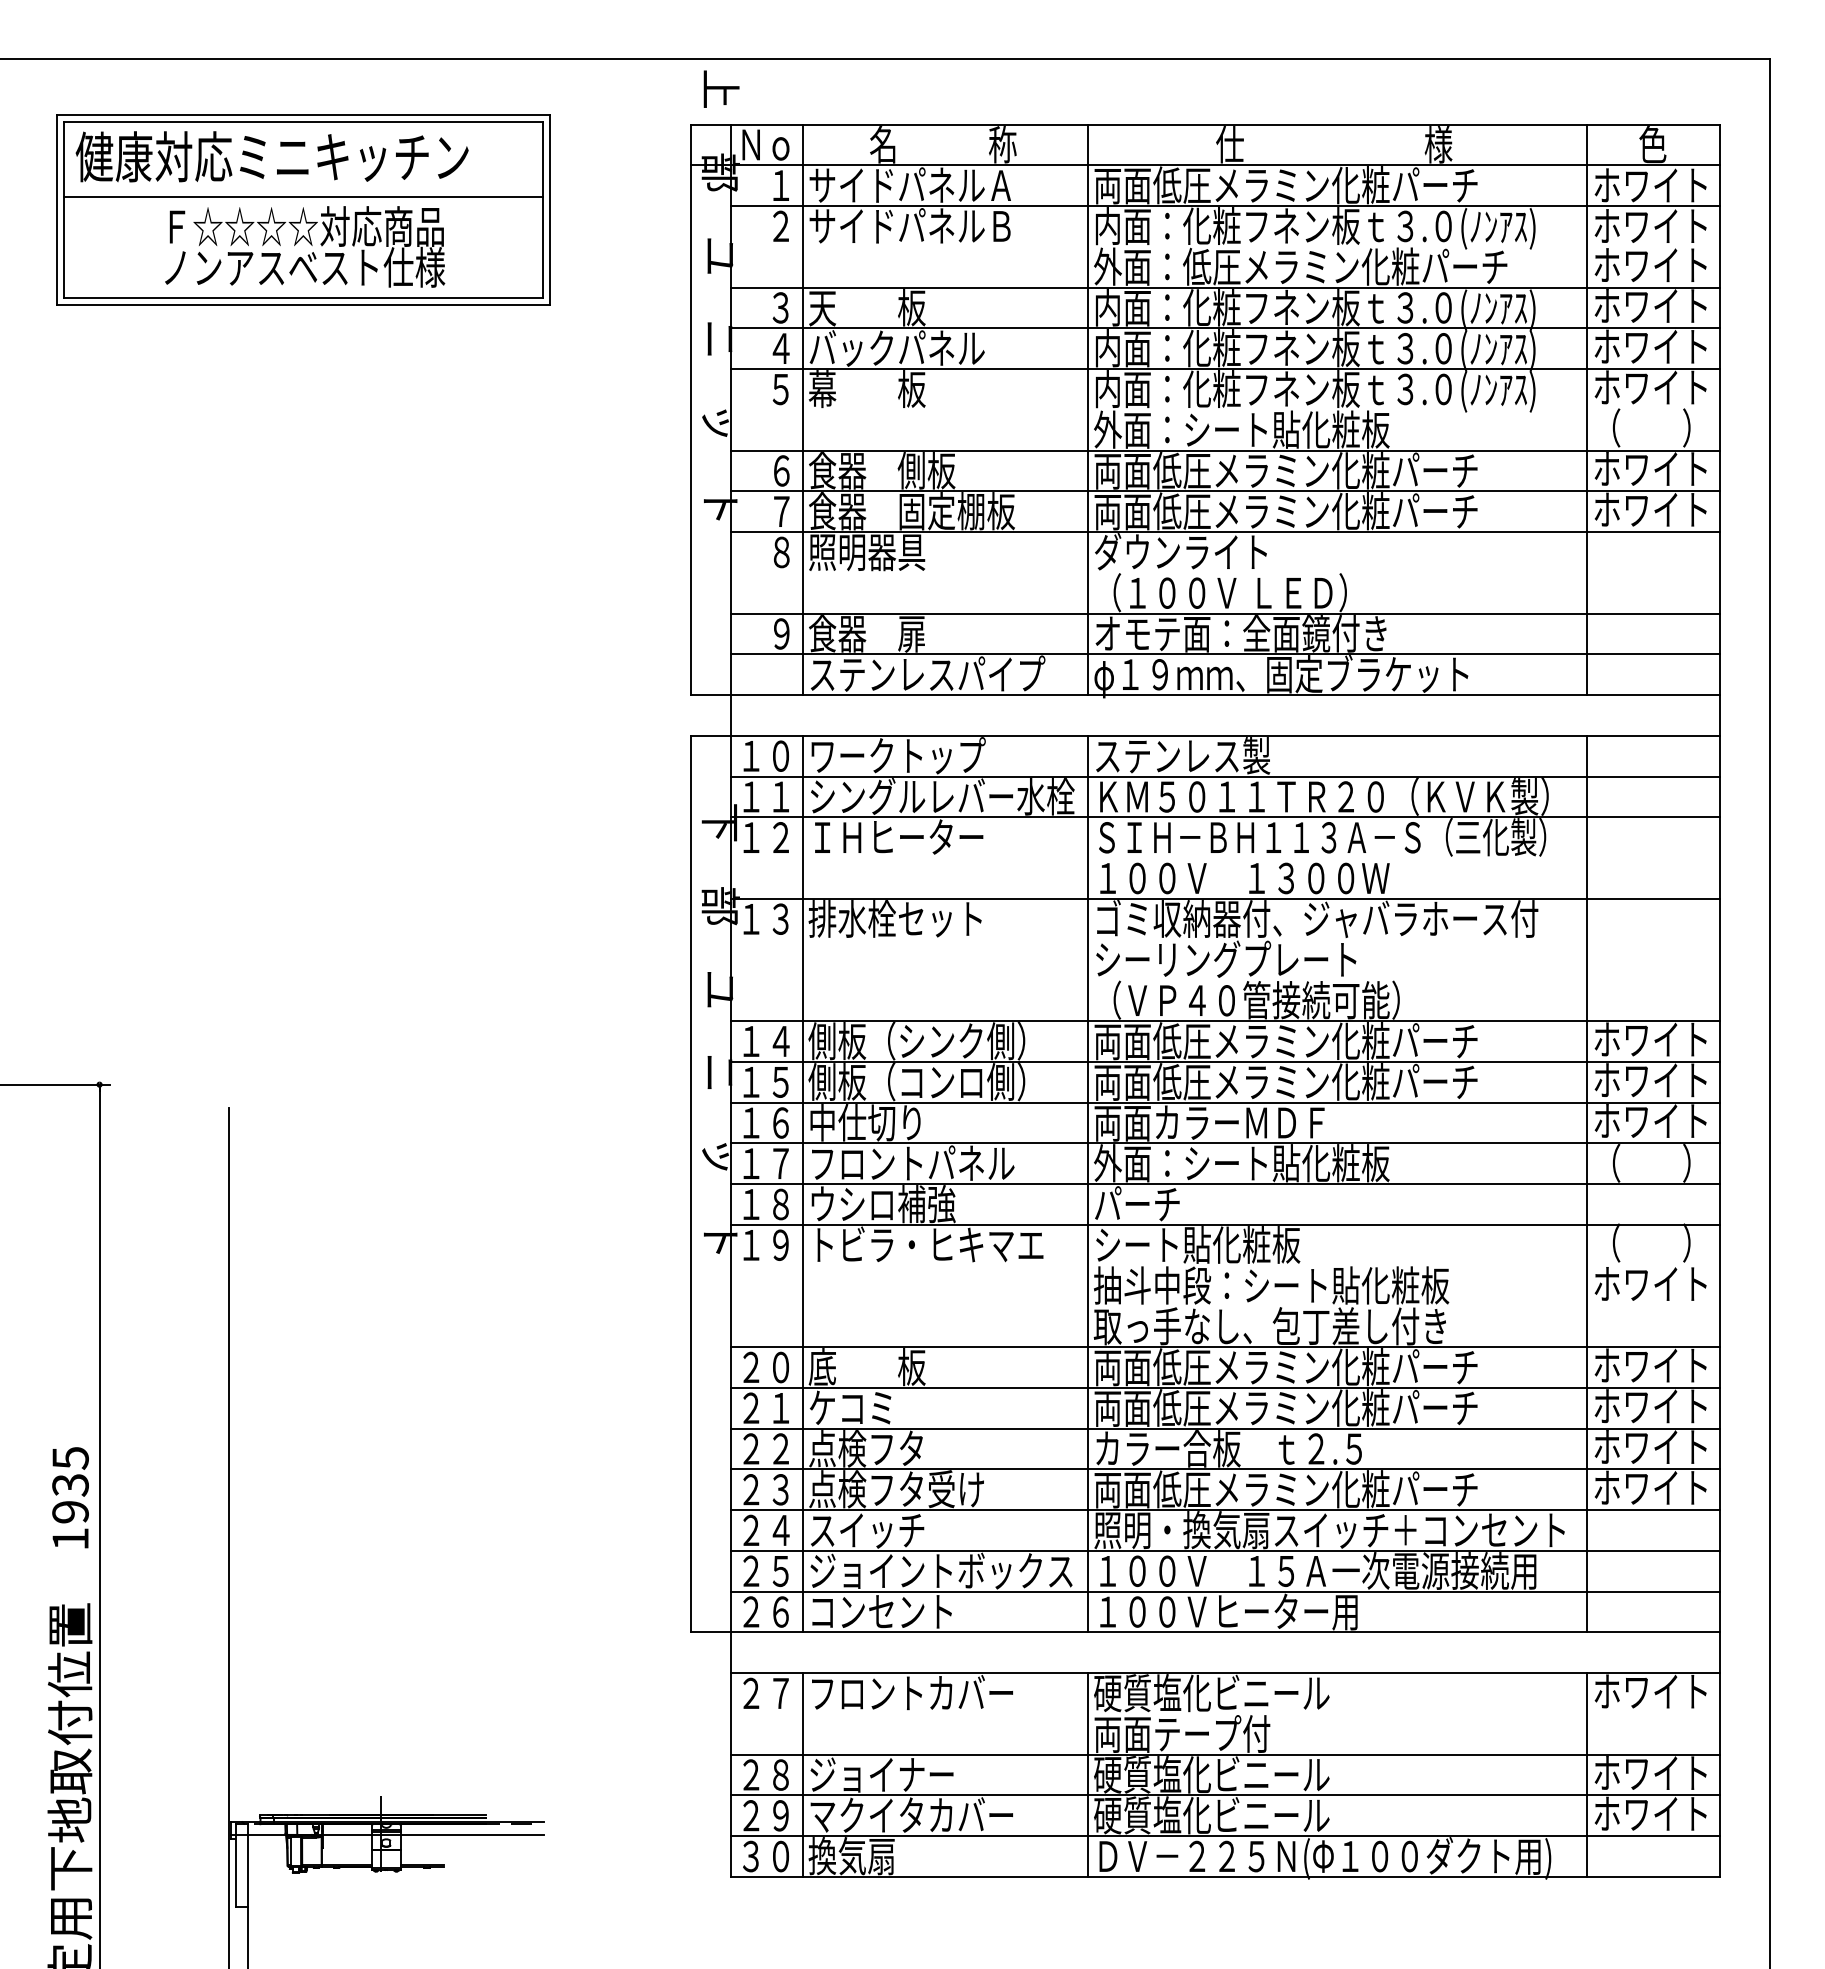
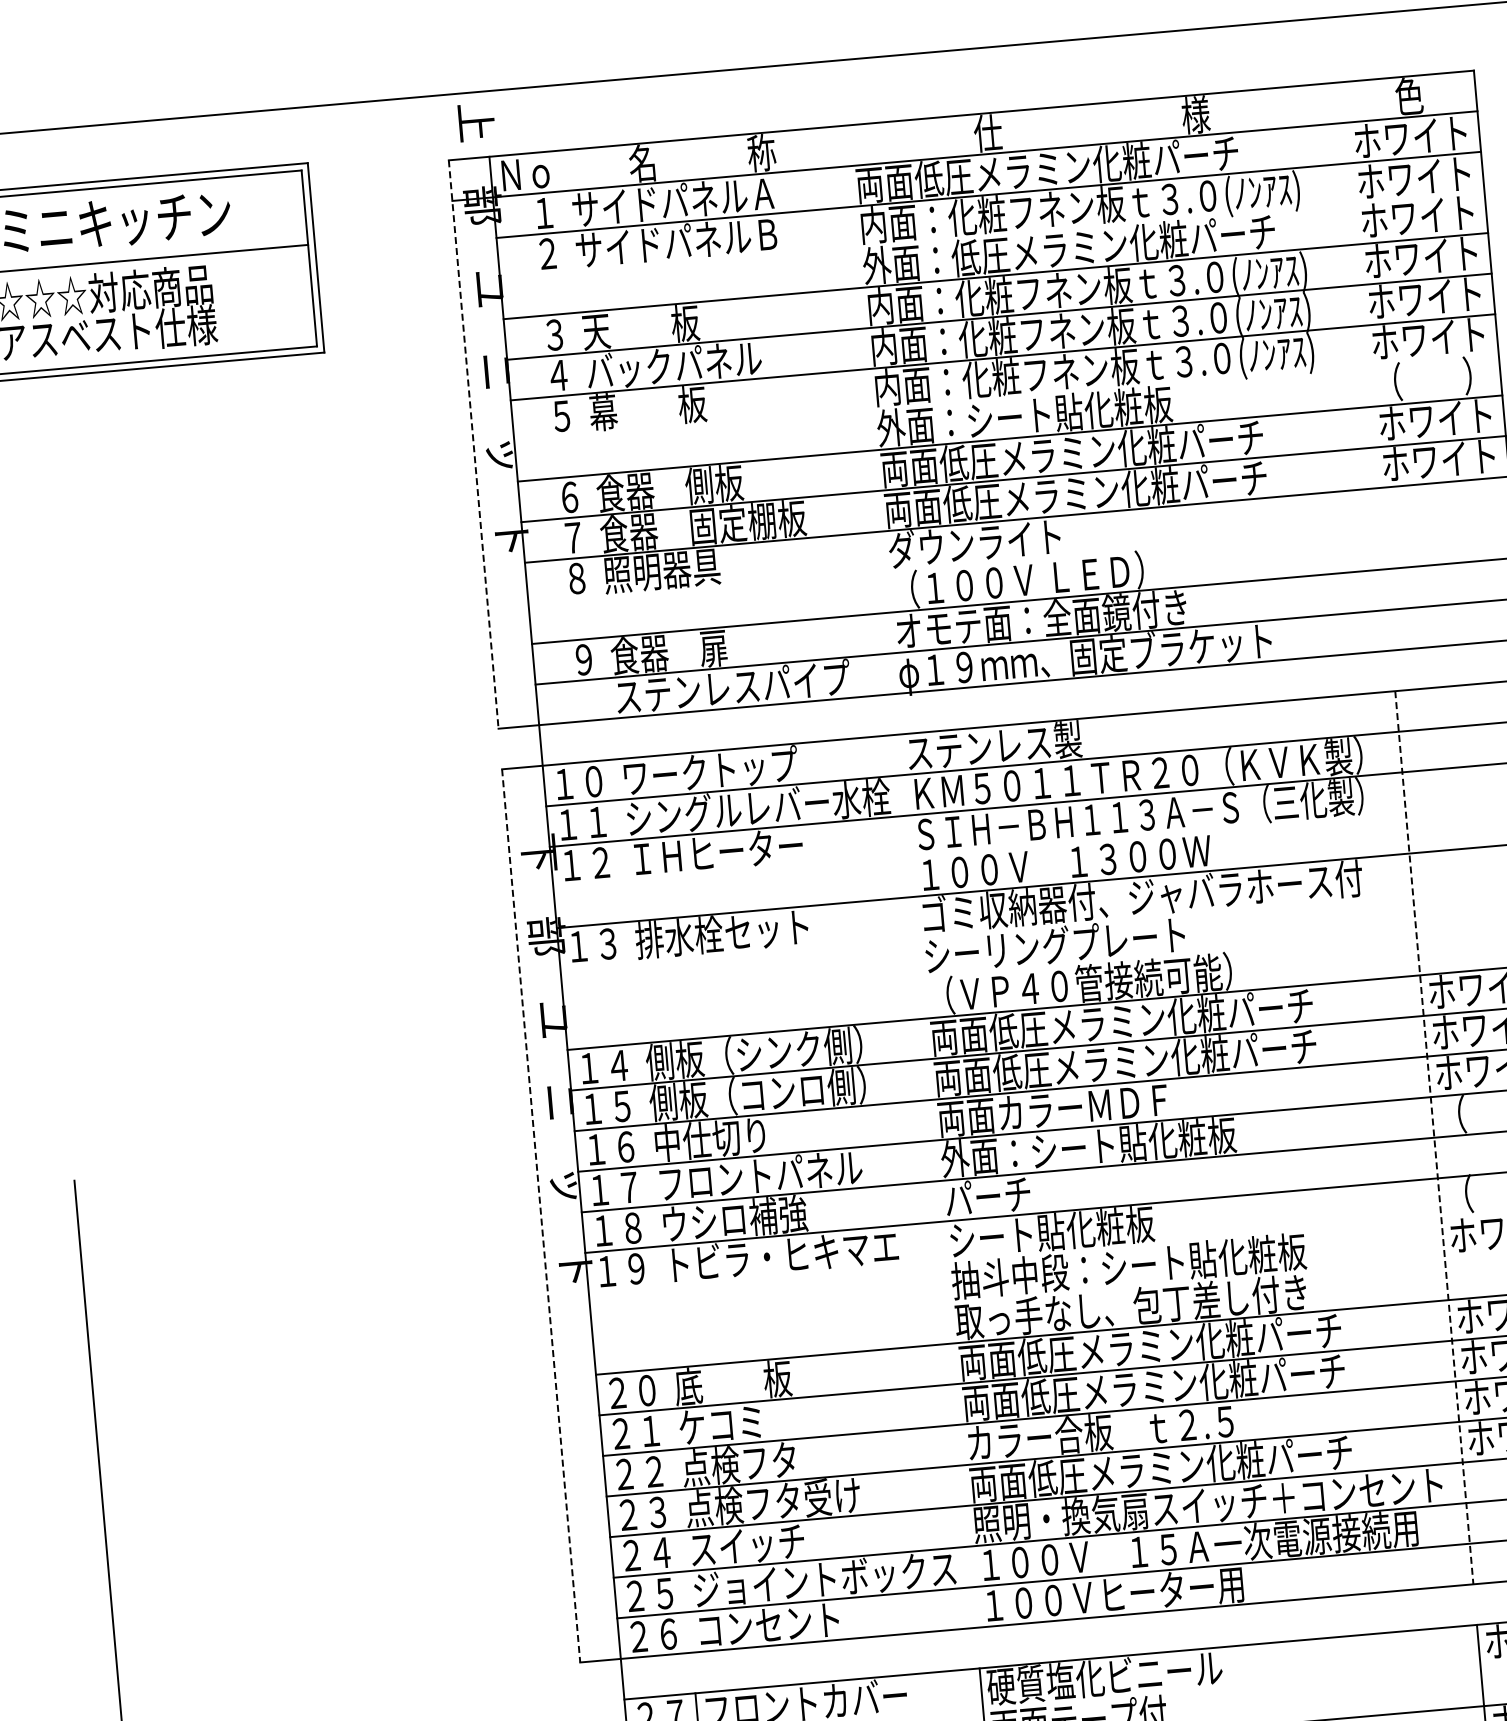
line: (802, 409) -> (585, 434), removed
line: (1087, 409) -> (869, 409), removed
line: (1587, 409) -> (1367, 365), removed
line: (690, 410) -> (473, 445), solid -> dashed
line: (802, 1183) -> (652, 1205), removed
line: (1087, 1183) -> (936, 1180), removed
line: (690, 1184) -> (541, 1216), solid -> dashed
line: (1587, 1184) -> (1434, 1138), solid -> dashed

